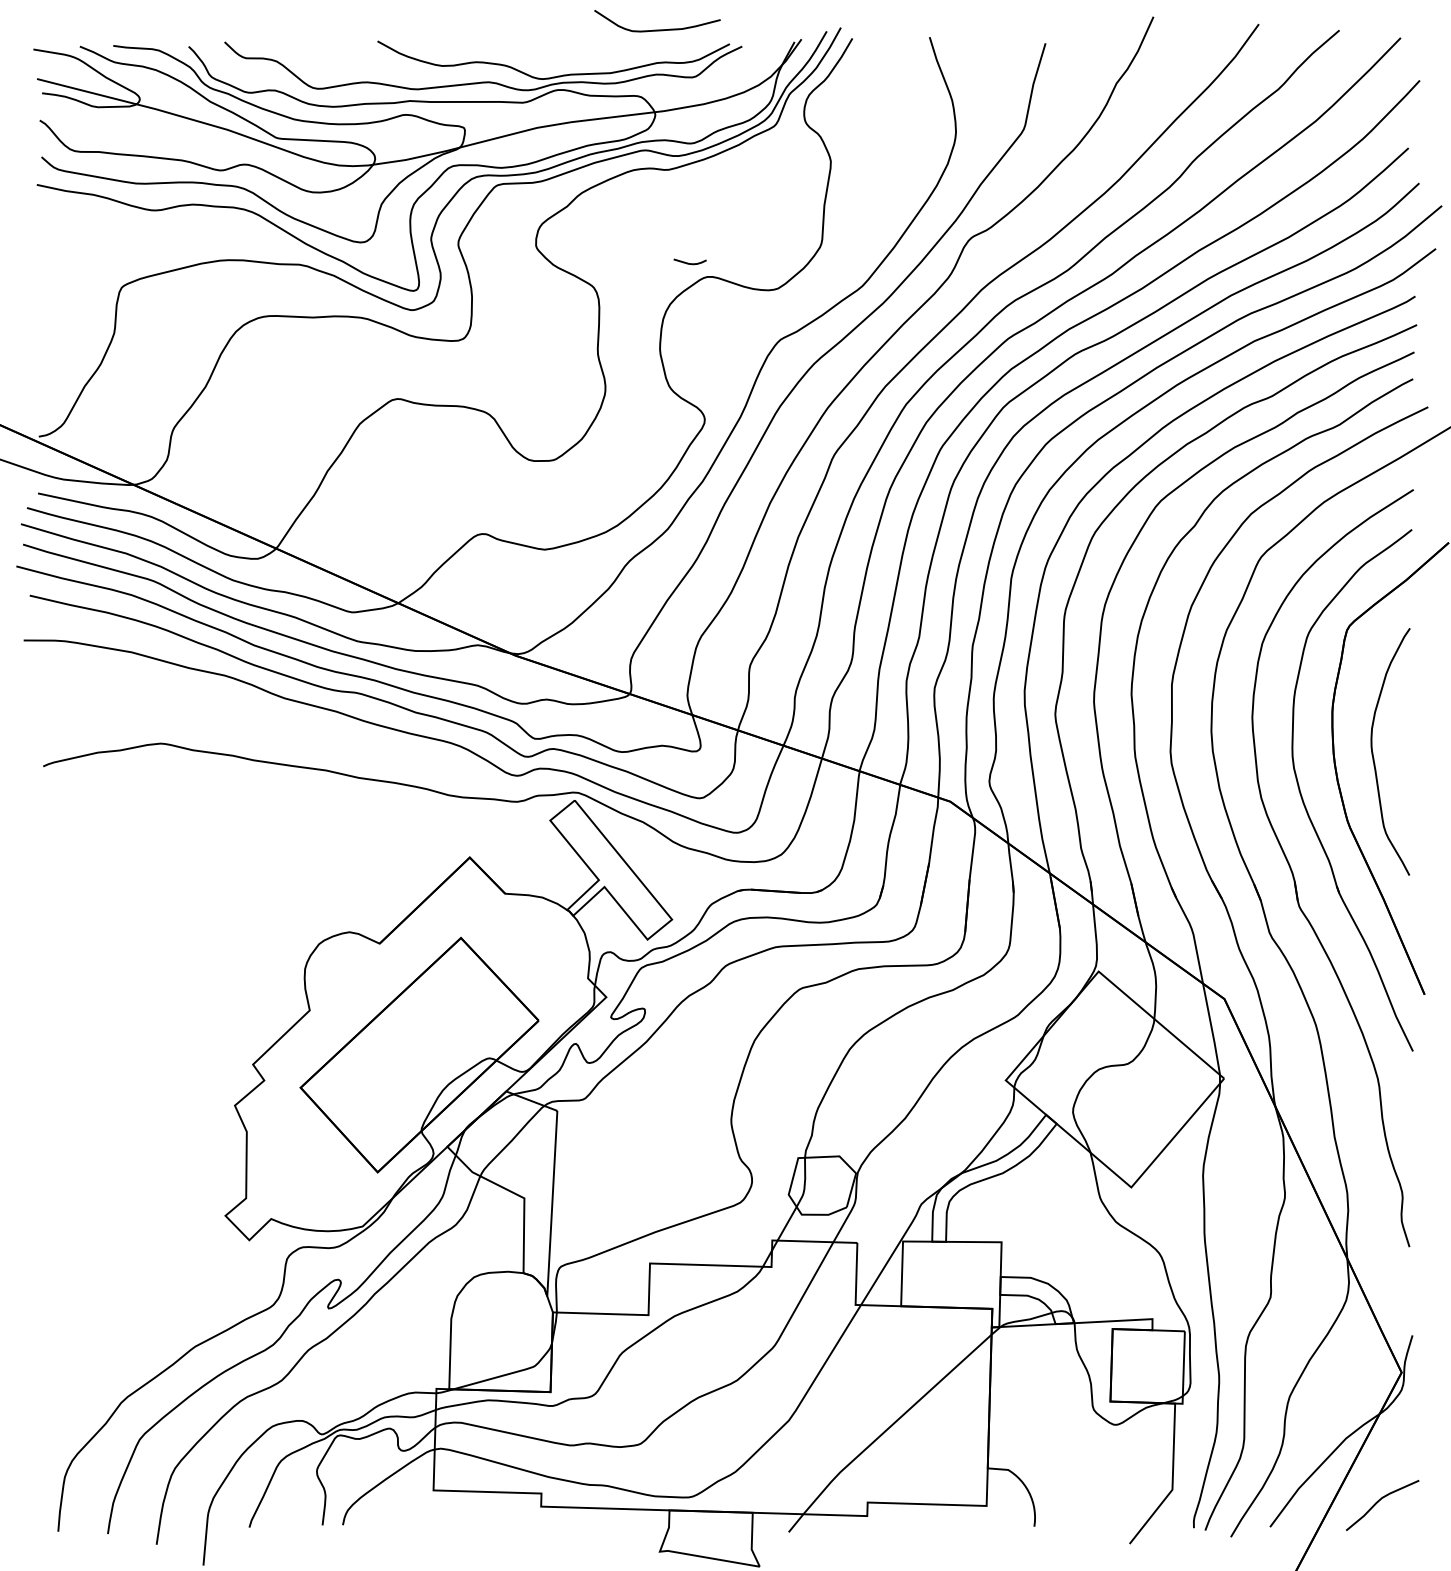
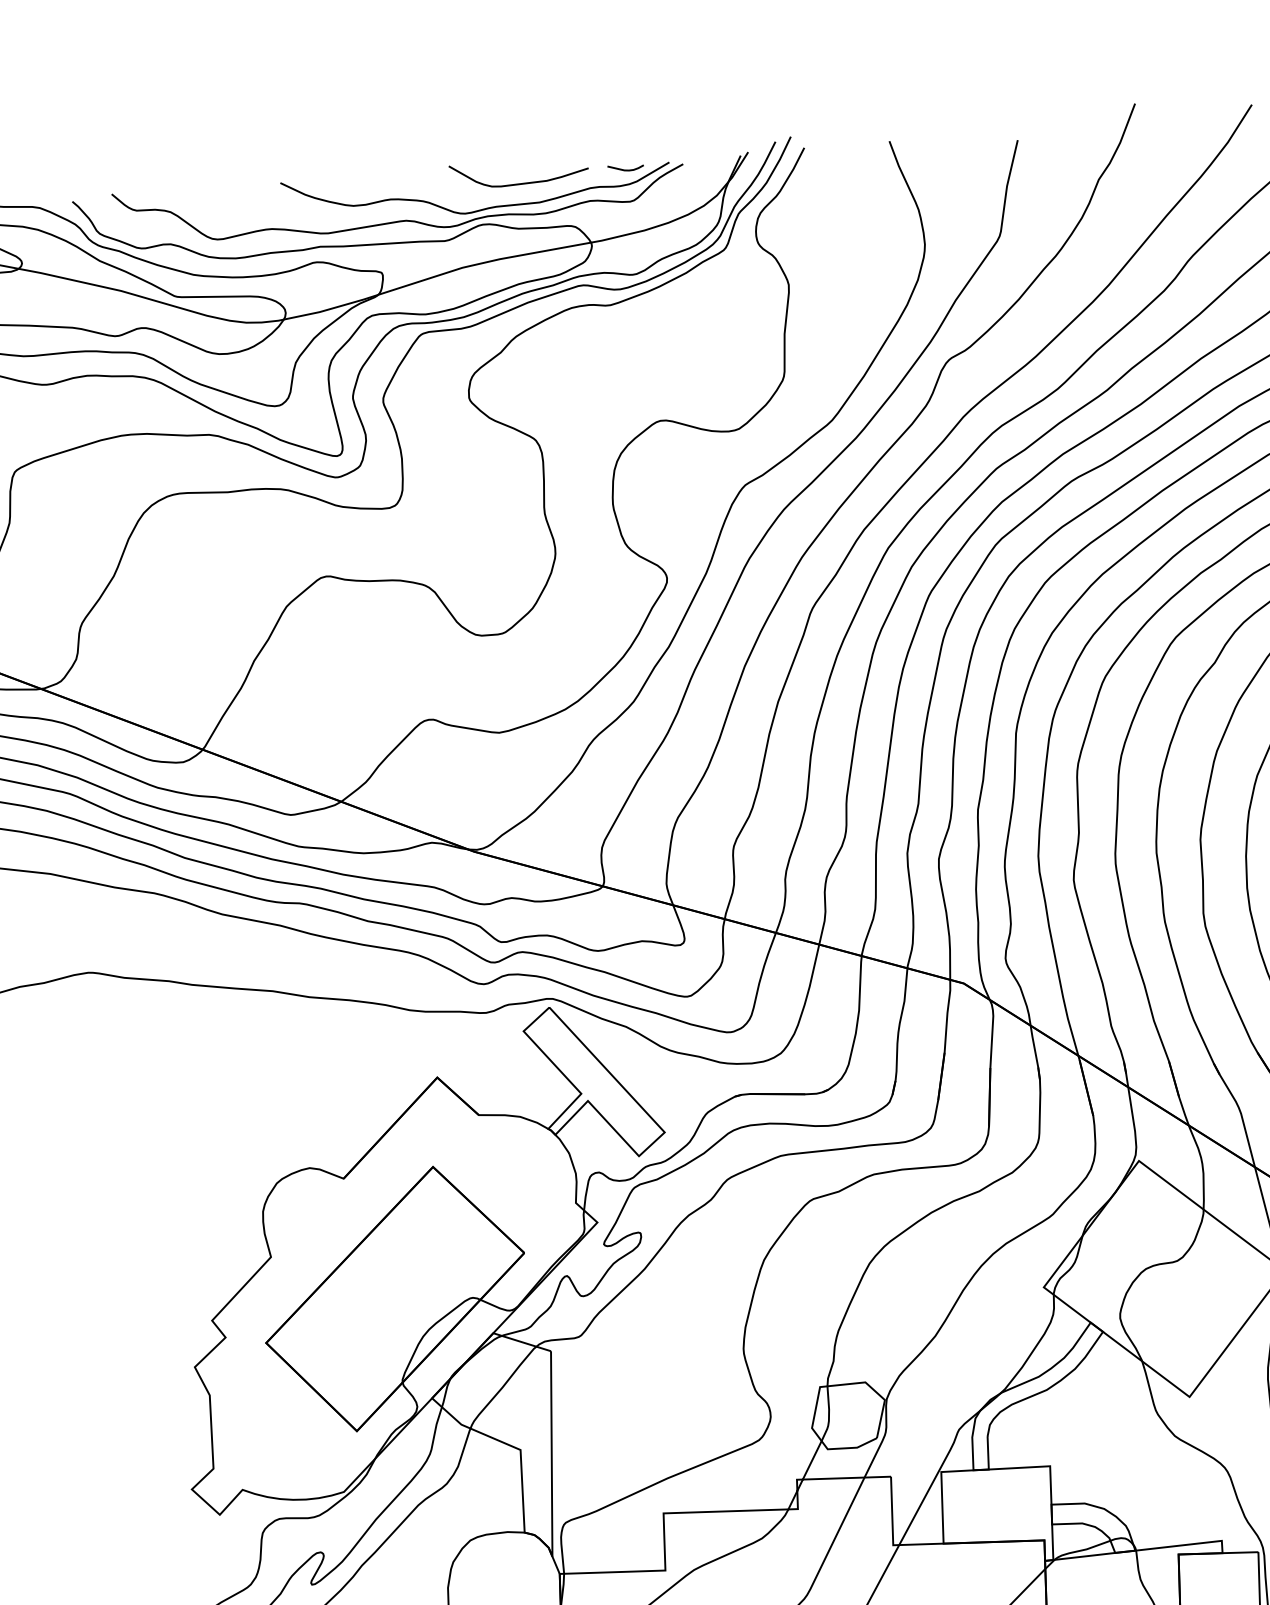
curve: (657, 29) -> (519, 183), moved
curve: (688, 262) -> (623, 168), moved

